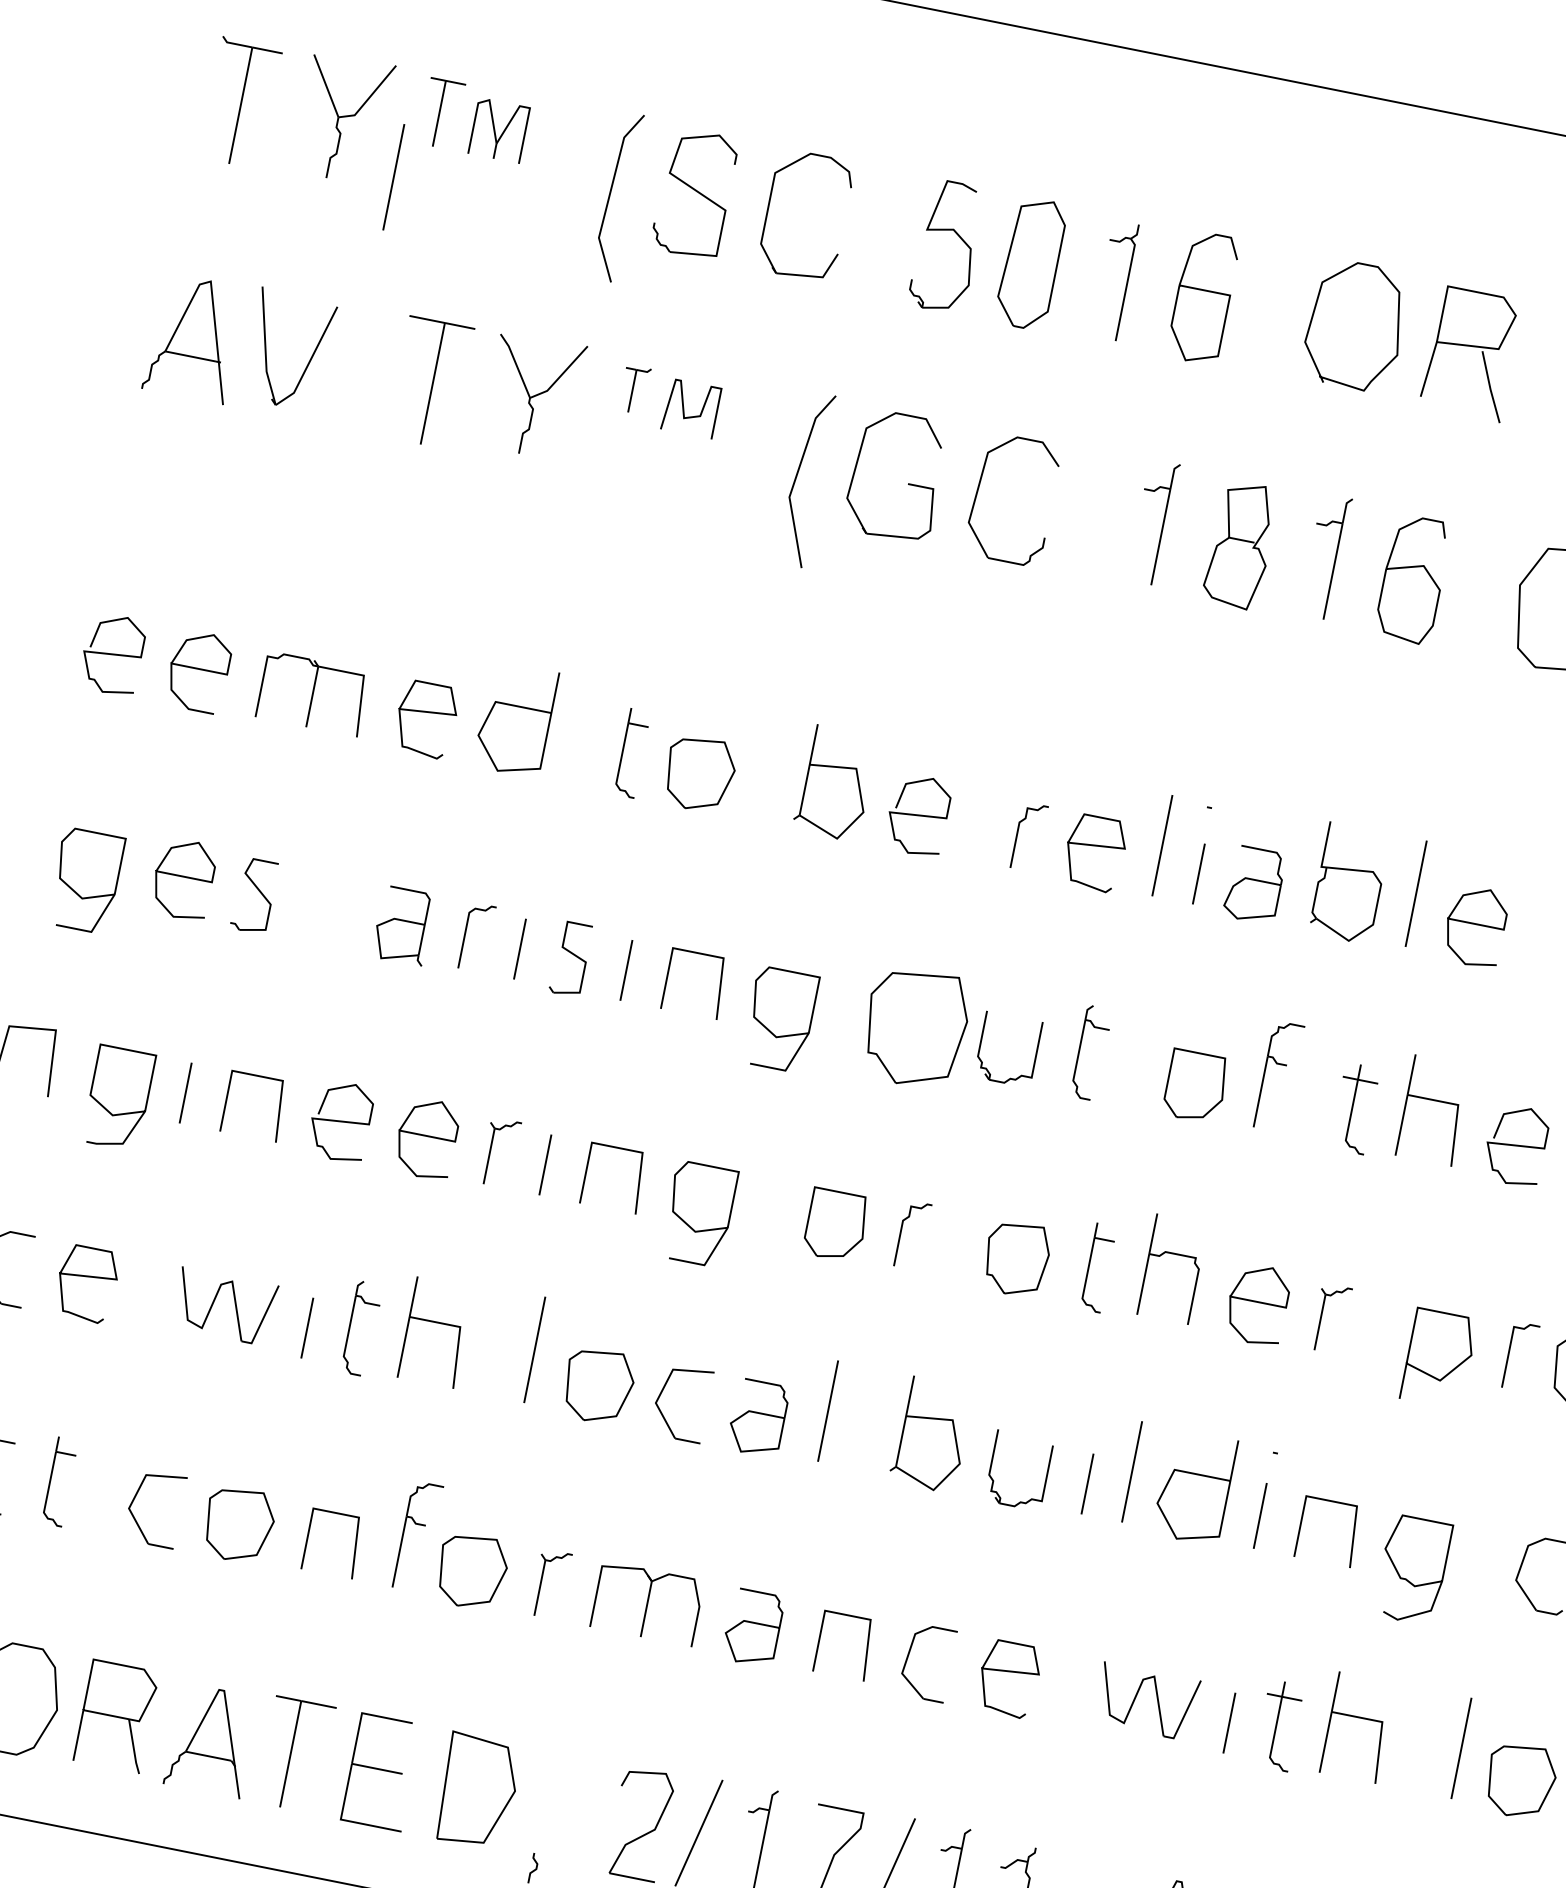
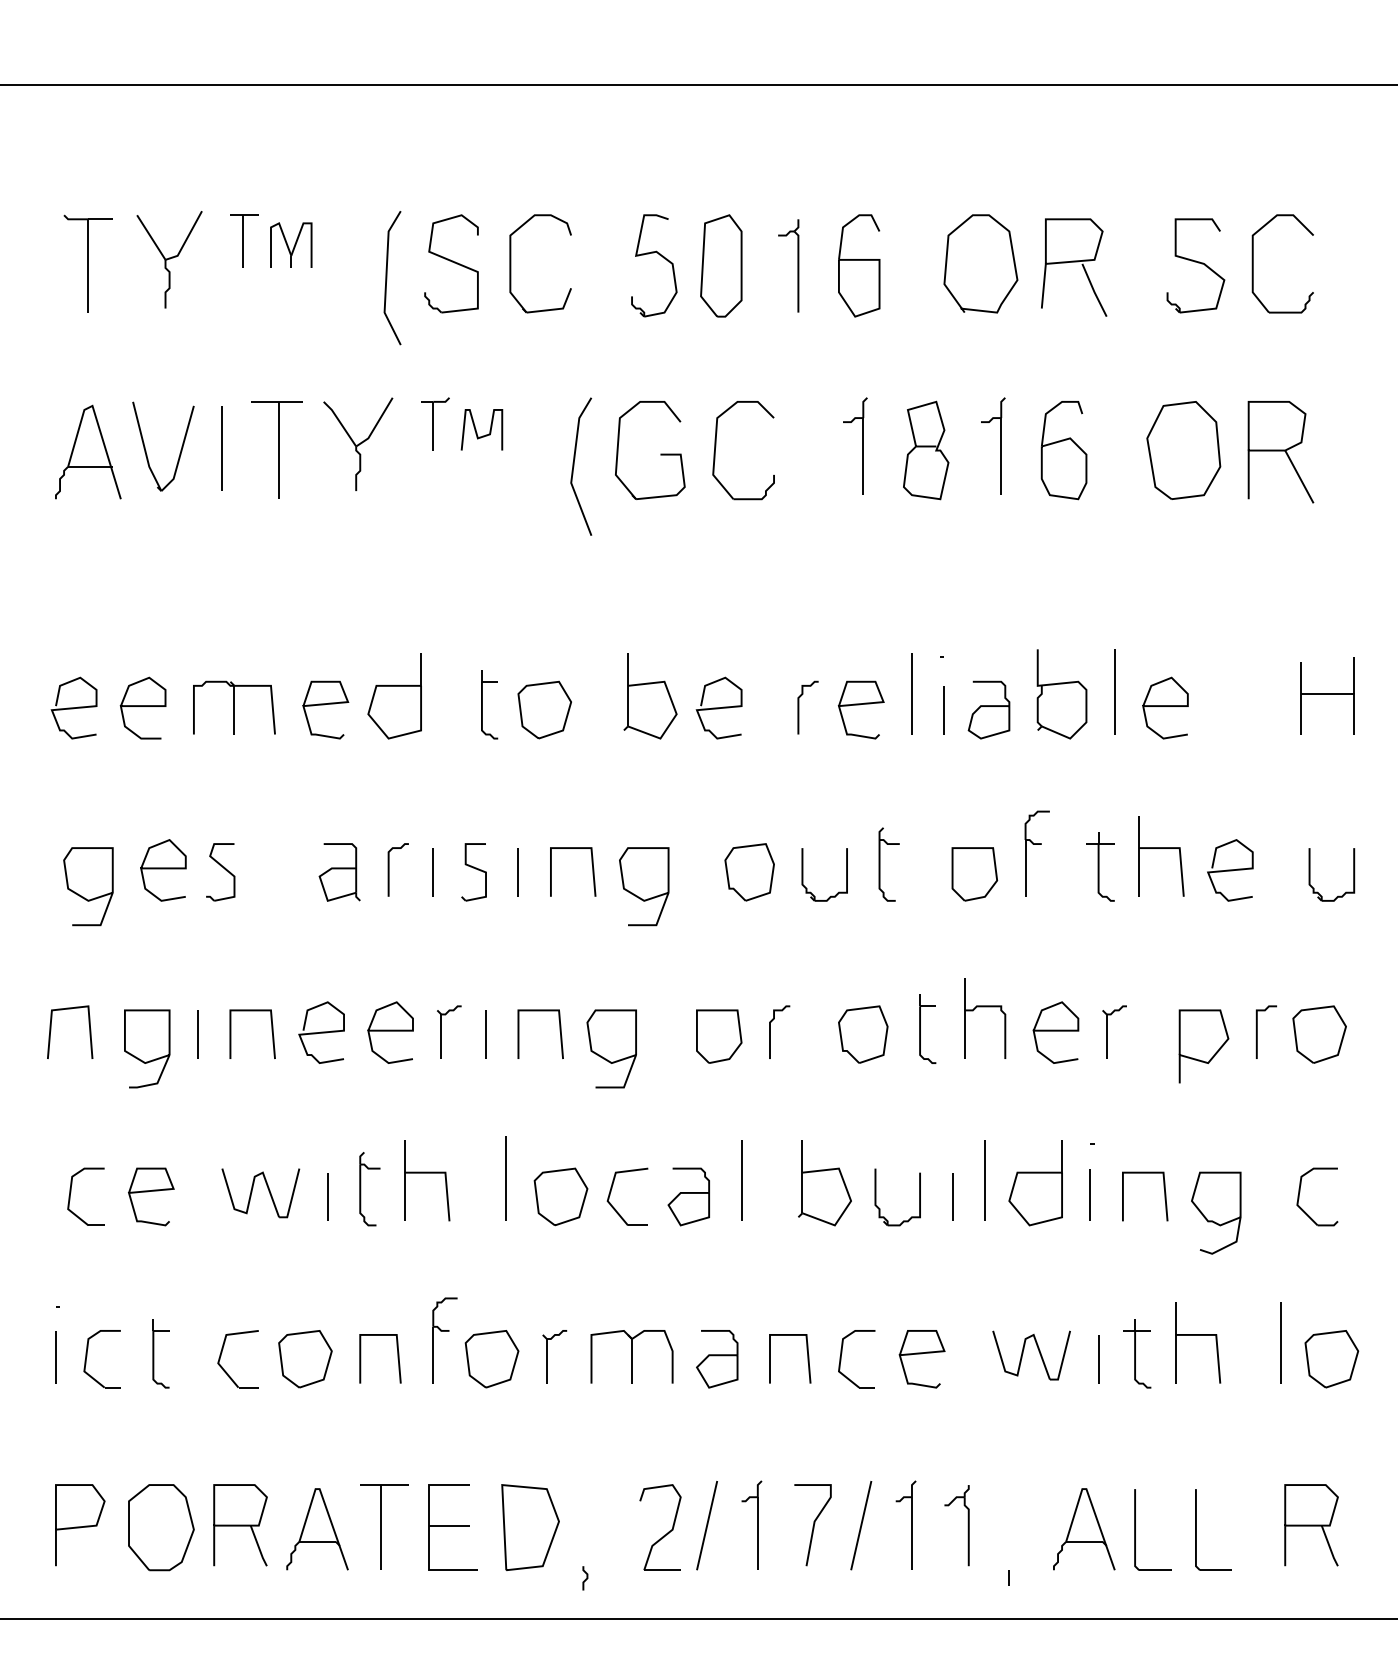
line: (392, 177) -> (221, 448), moved
part: (634, 389) -> (435, 423), size x1.43
part: (914, 1028) -> (749, 872), size x0.62

